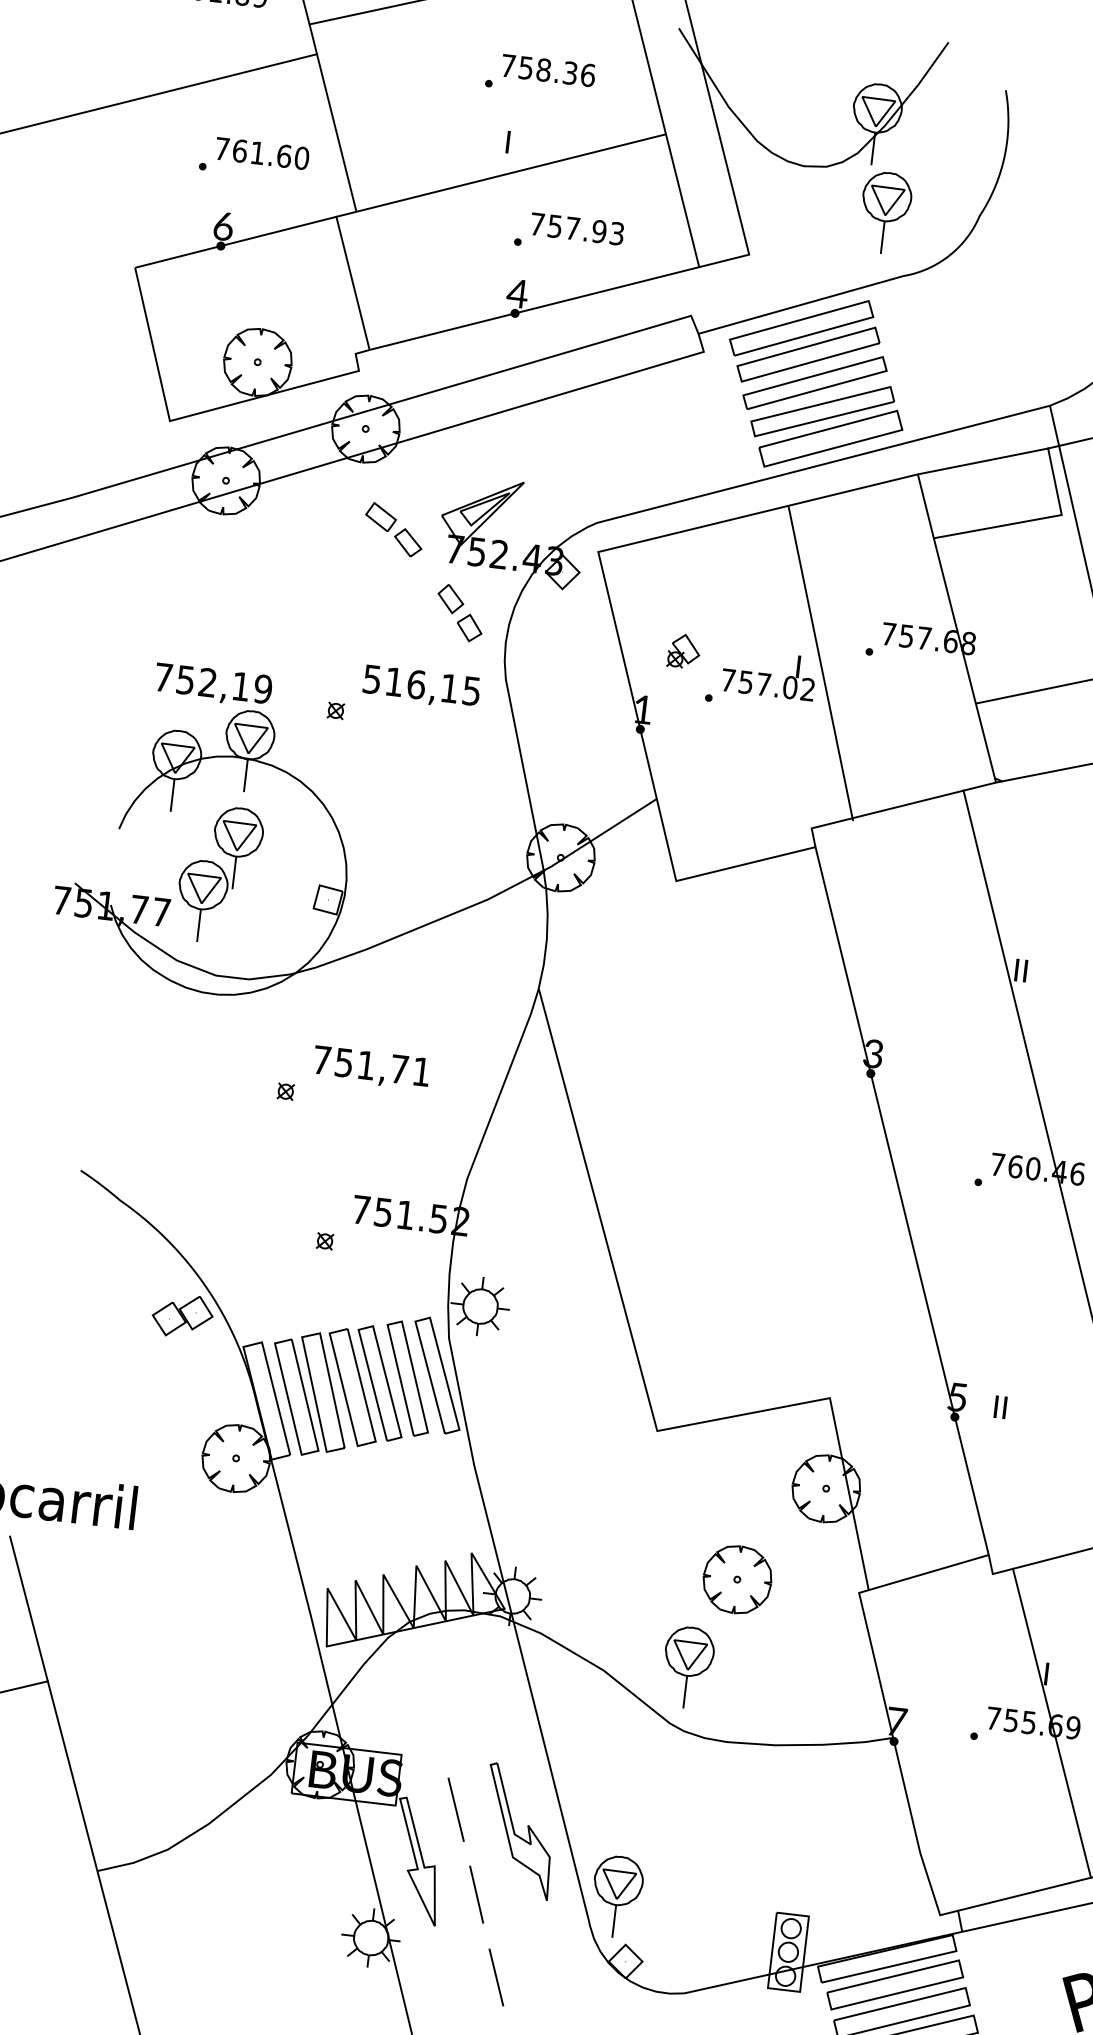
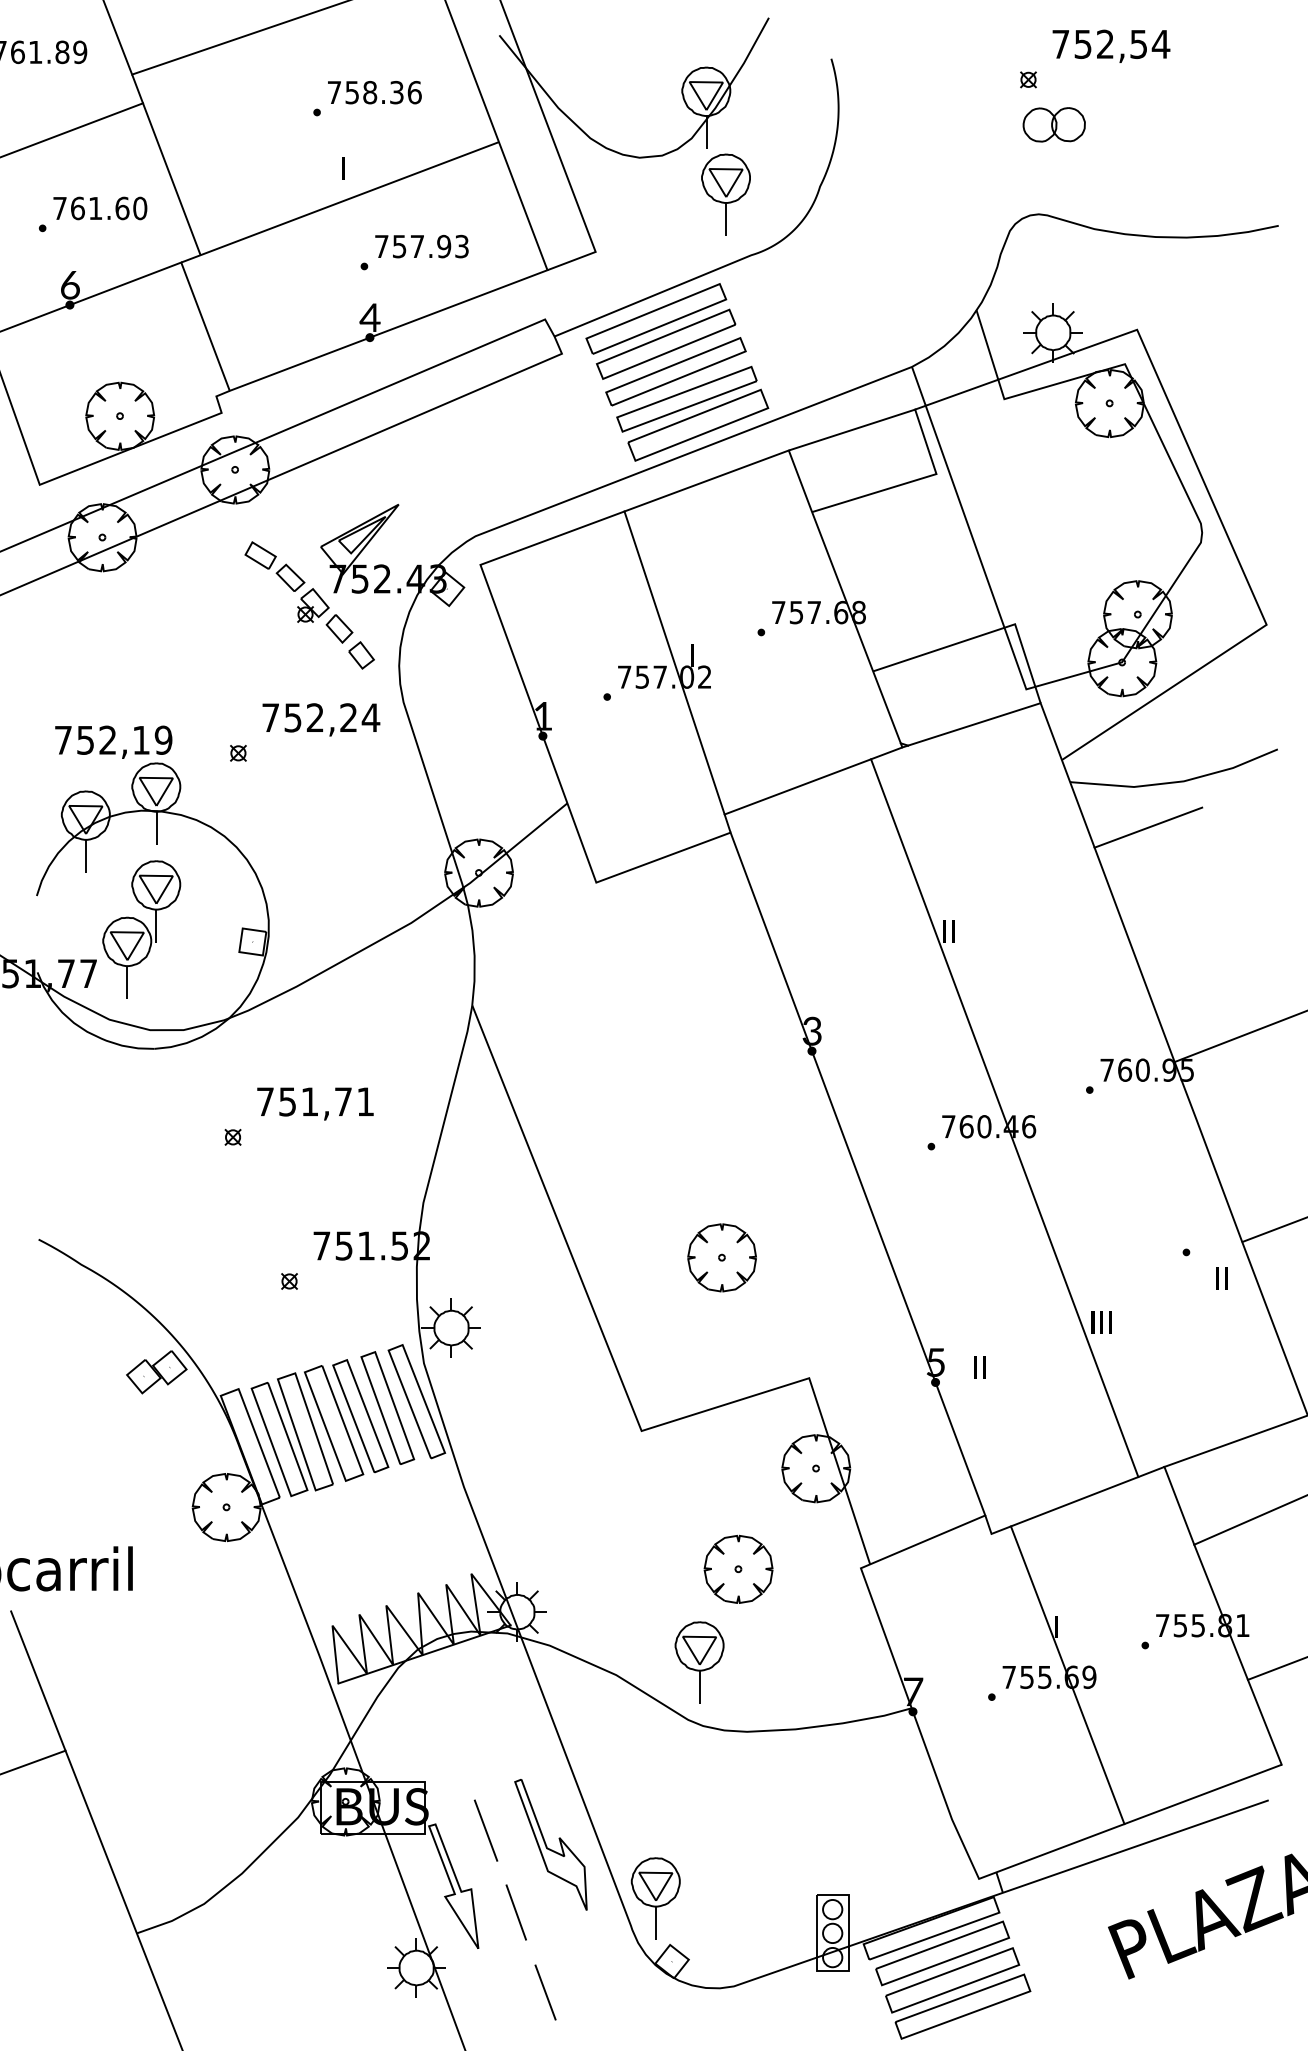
part: (684, 651) -> (313, 605), moved
line: (820, 663) -> (674, 662), moved
text: (422, 685) -> (321, 717), 516,15 -> 752,24
part: (756, 1268) -> (721, 1257), added

